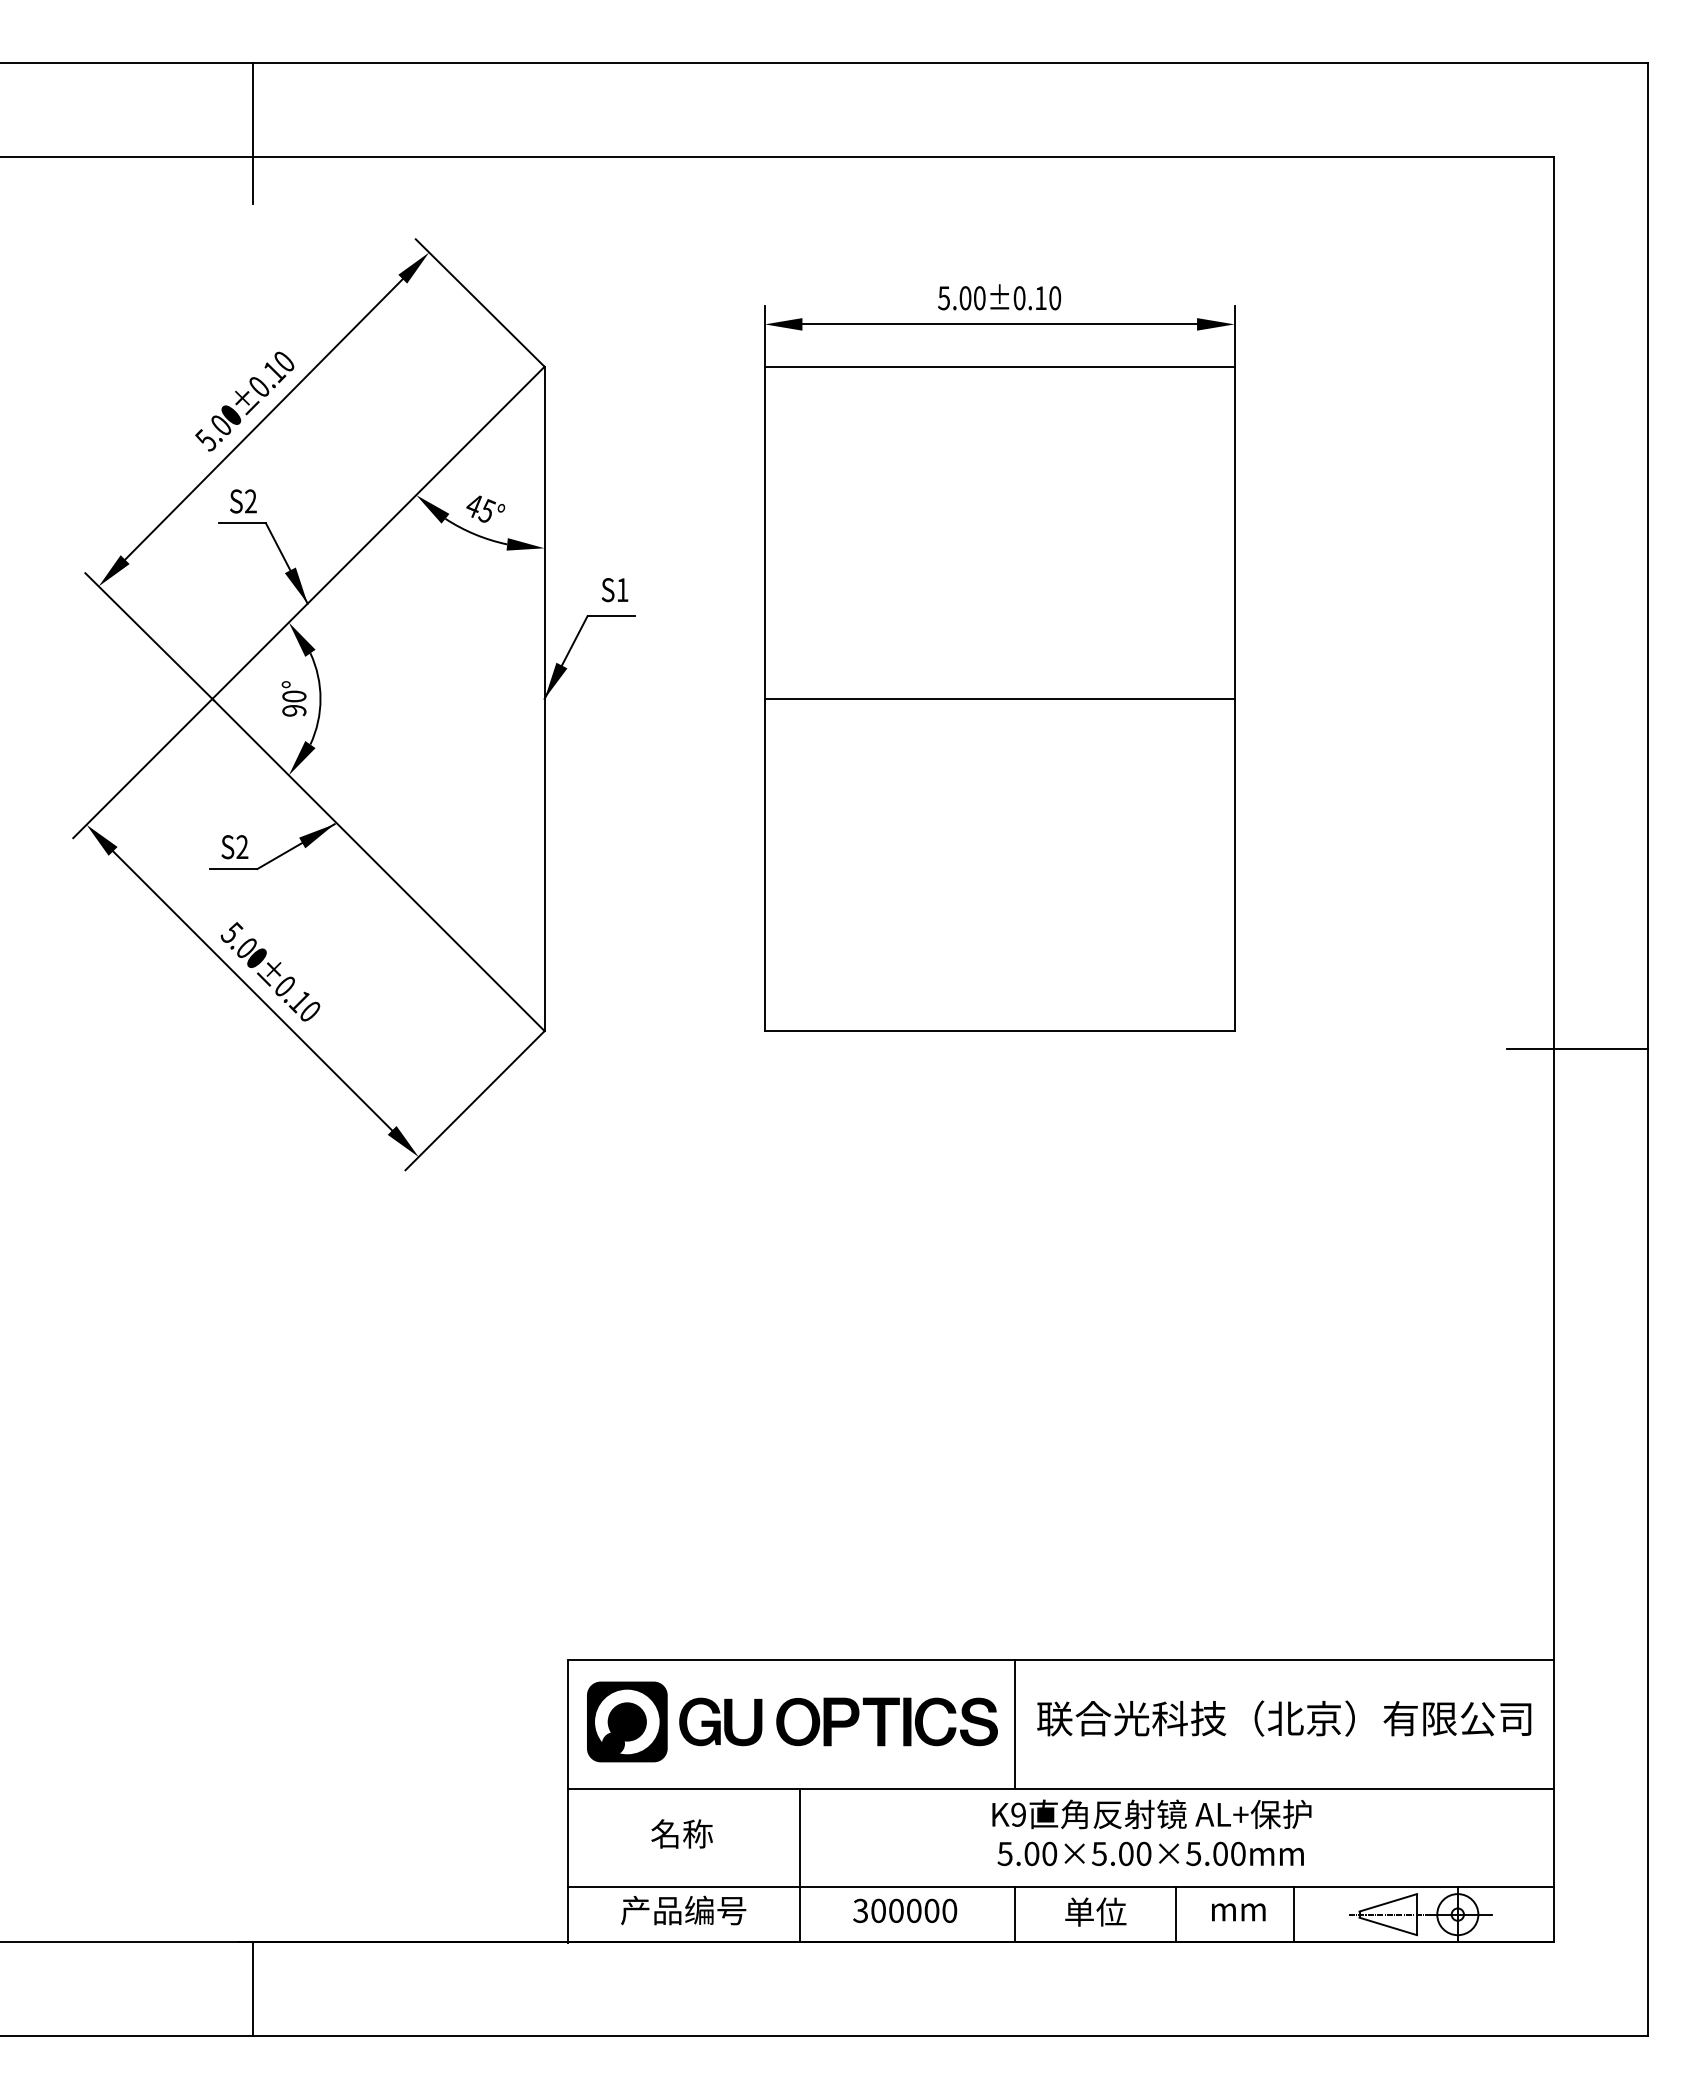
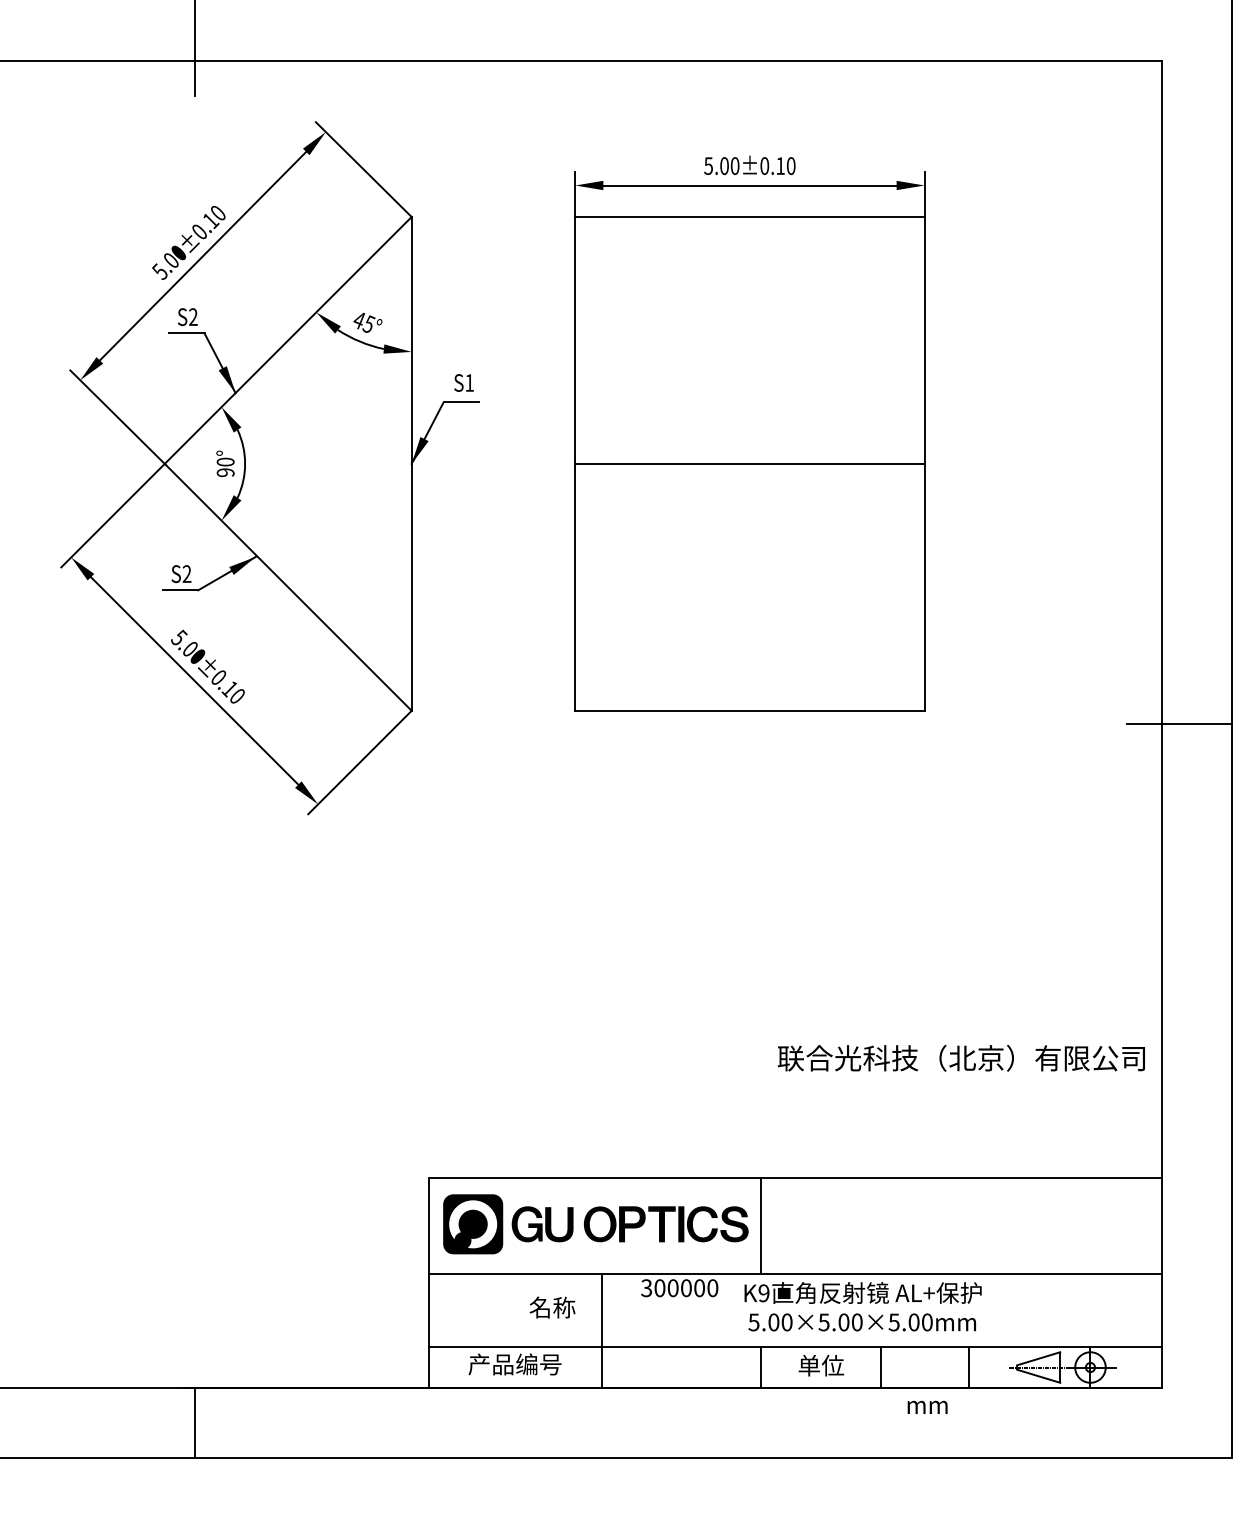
text: (1284, 1718) -> (961, 1058), moved
text: (681, 1833) -> (552, 1307), moved
text: (905, 1910) -> (679, 1287), moved
text: (1238, 1912) -> (927, 1407), moved

